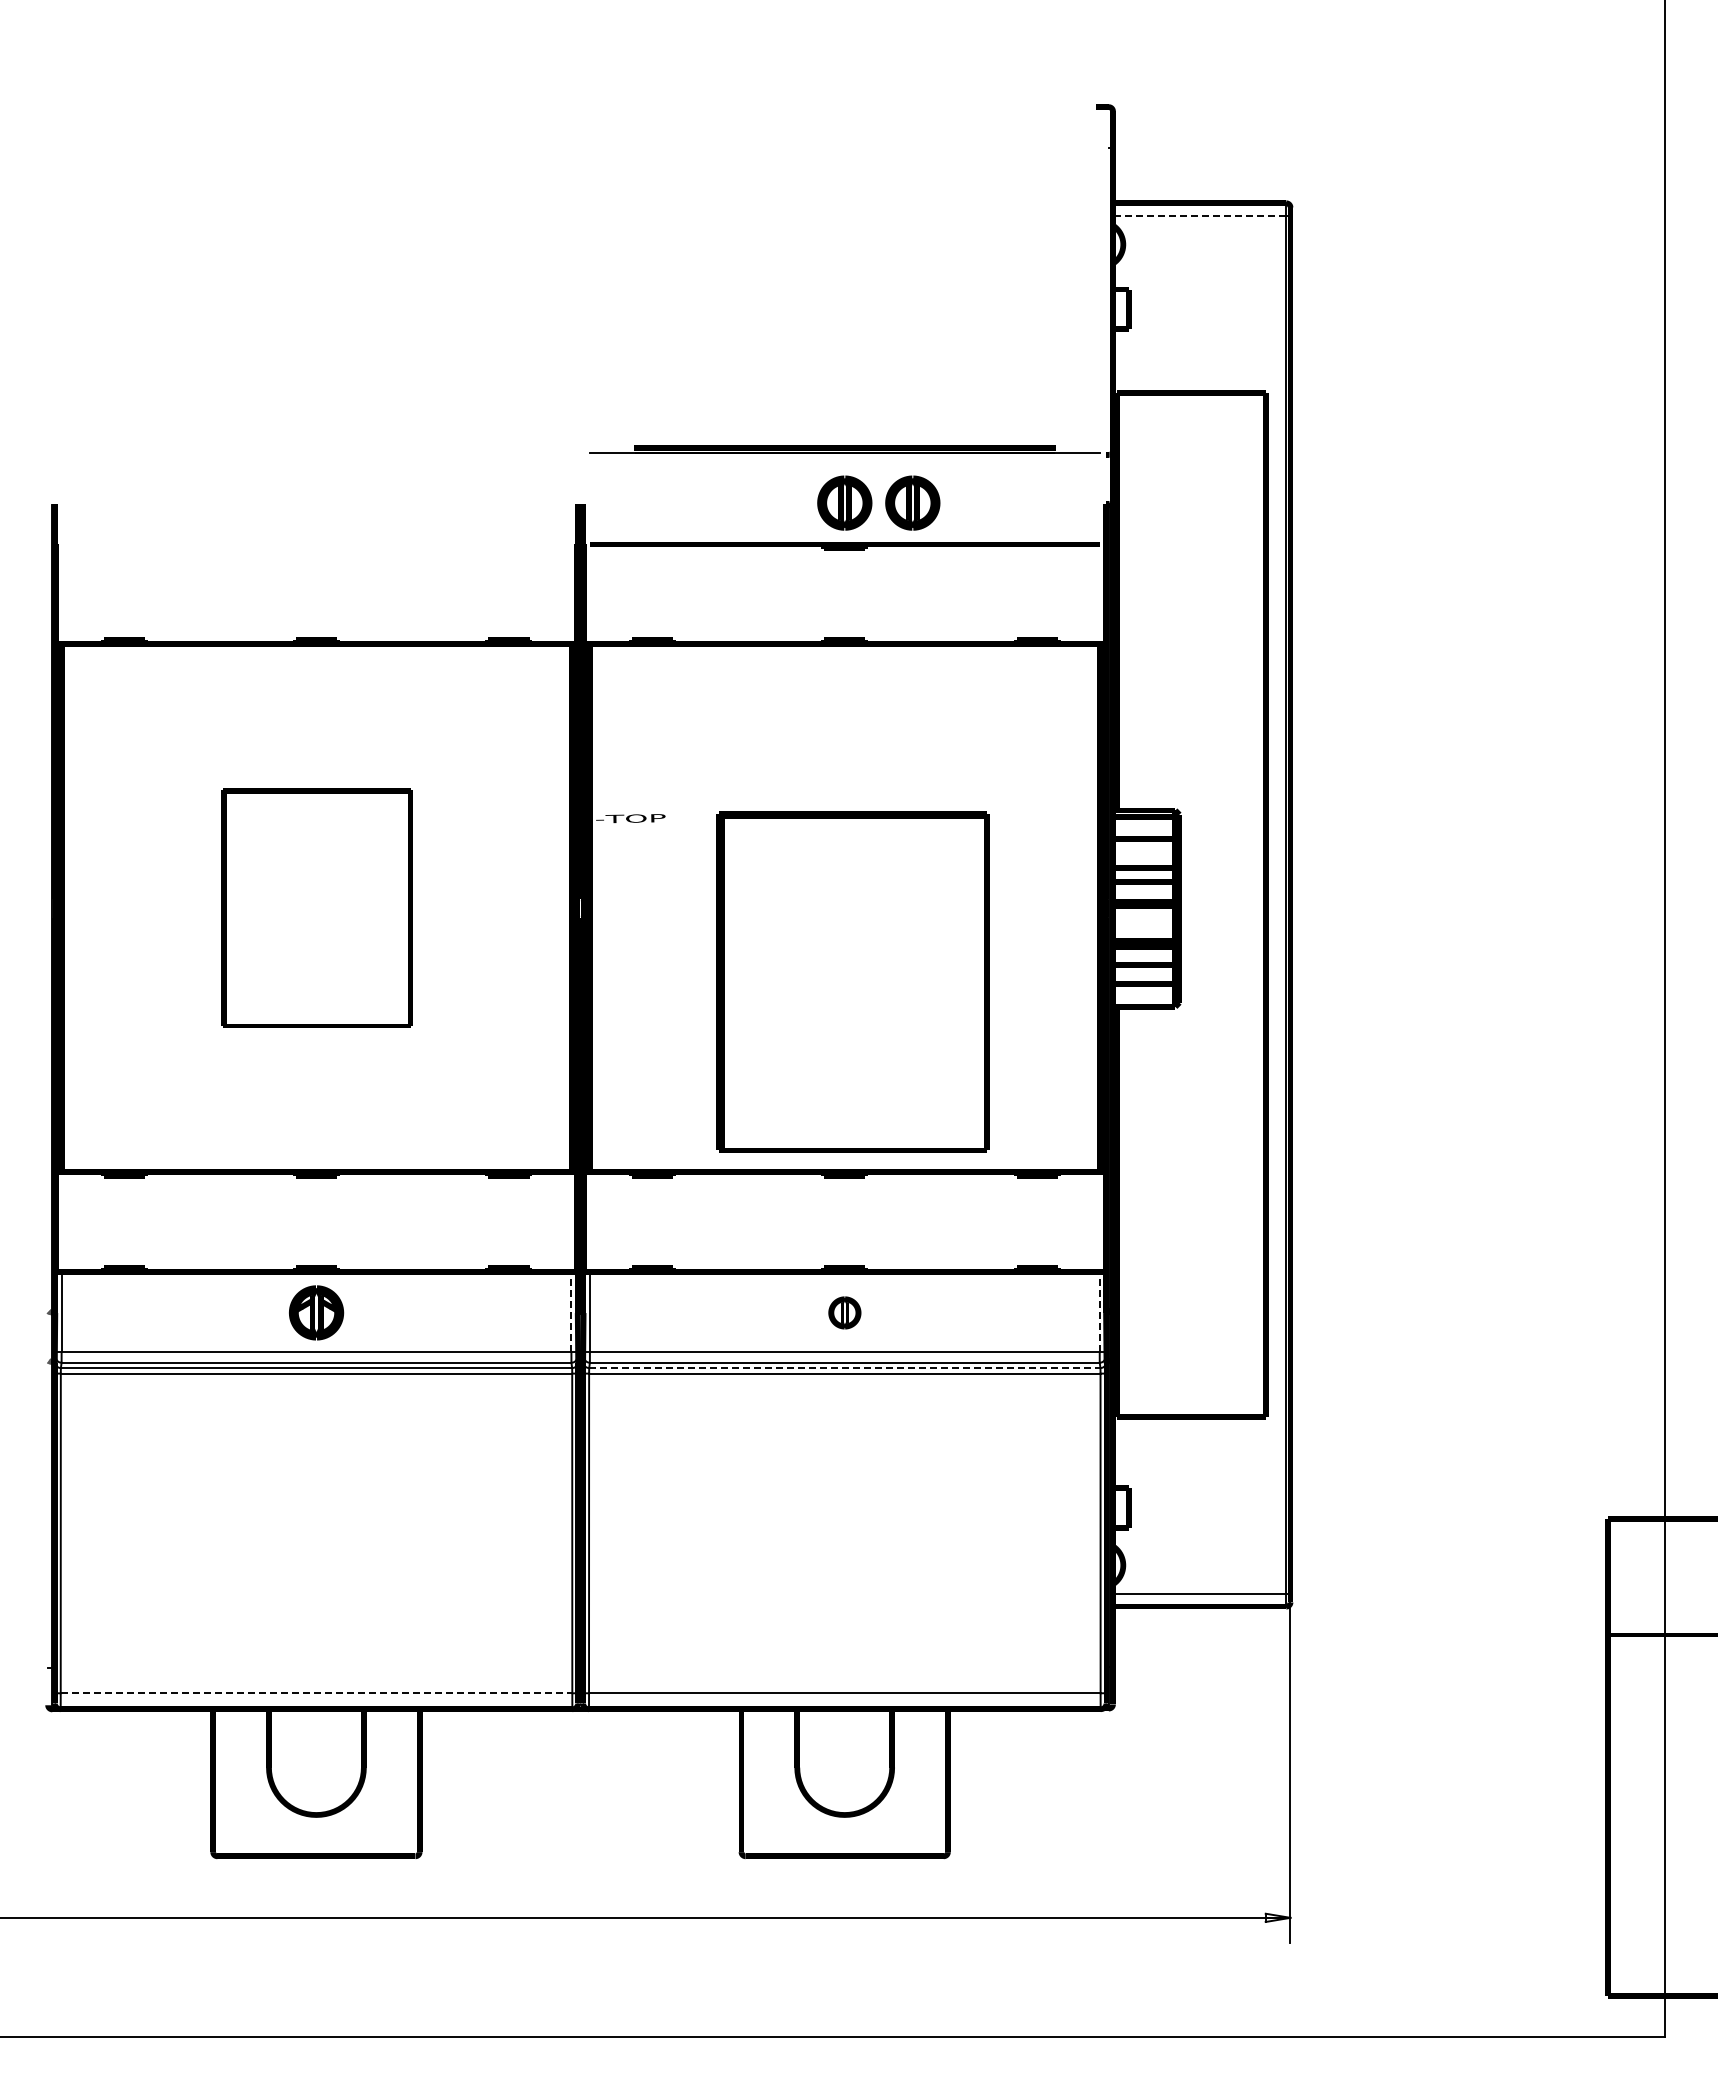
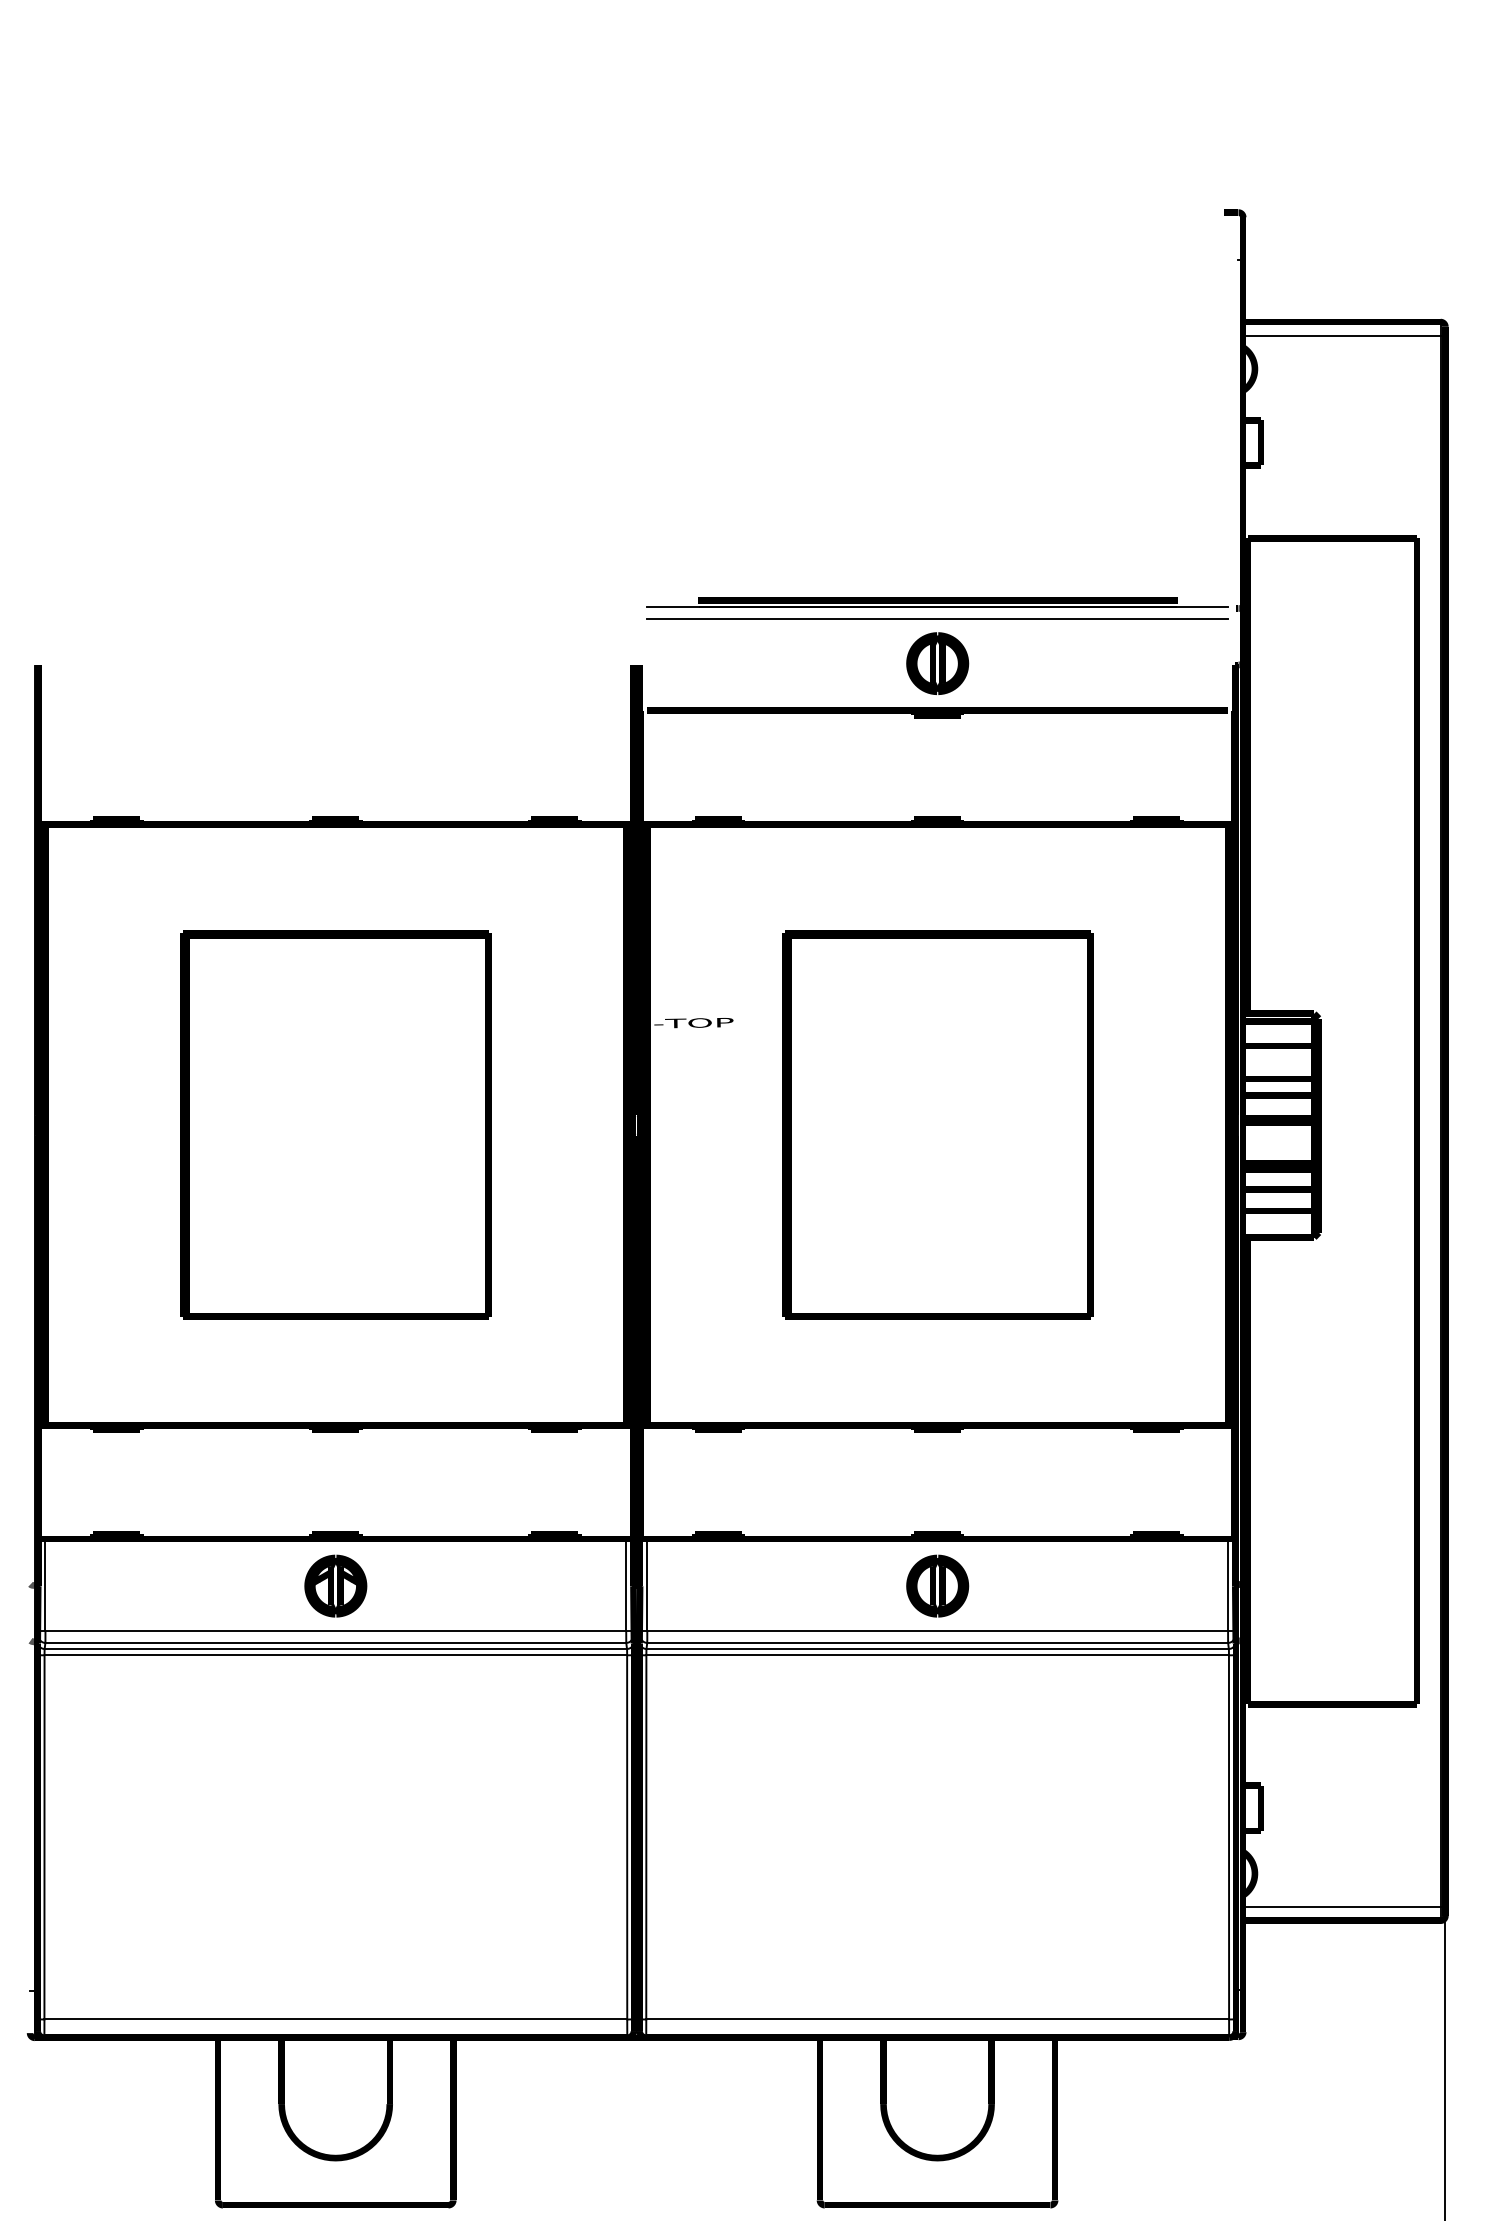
line: (1199, 215) -> (1341, 335), dashed -> solid
line: (844, 464) -> (937, 619), added
part: (912, 502) -> (1014, 662), removed
part: (316, 907) -> (335, 1124), size x1.43
part: (852, 981) -> (937, 1124), moved
line: (571, 1311) -> (626, 1584), dashed -> solid
line: (1099, 1311) -> (1227, 1584), dashed -> solid
part: (844, 1312) -> (937, 1585), size x1.67
line: (844, 1368) -> (937, 1649), dashed -> solid
line: (316, 1693) -> (335, 2019), dashed -> solid

